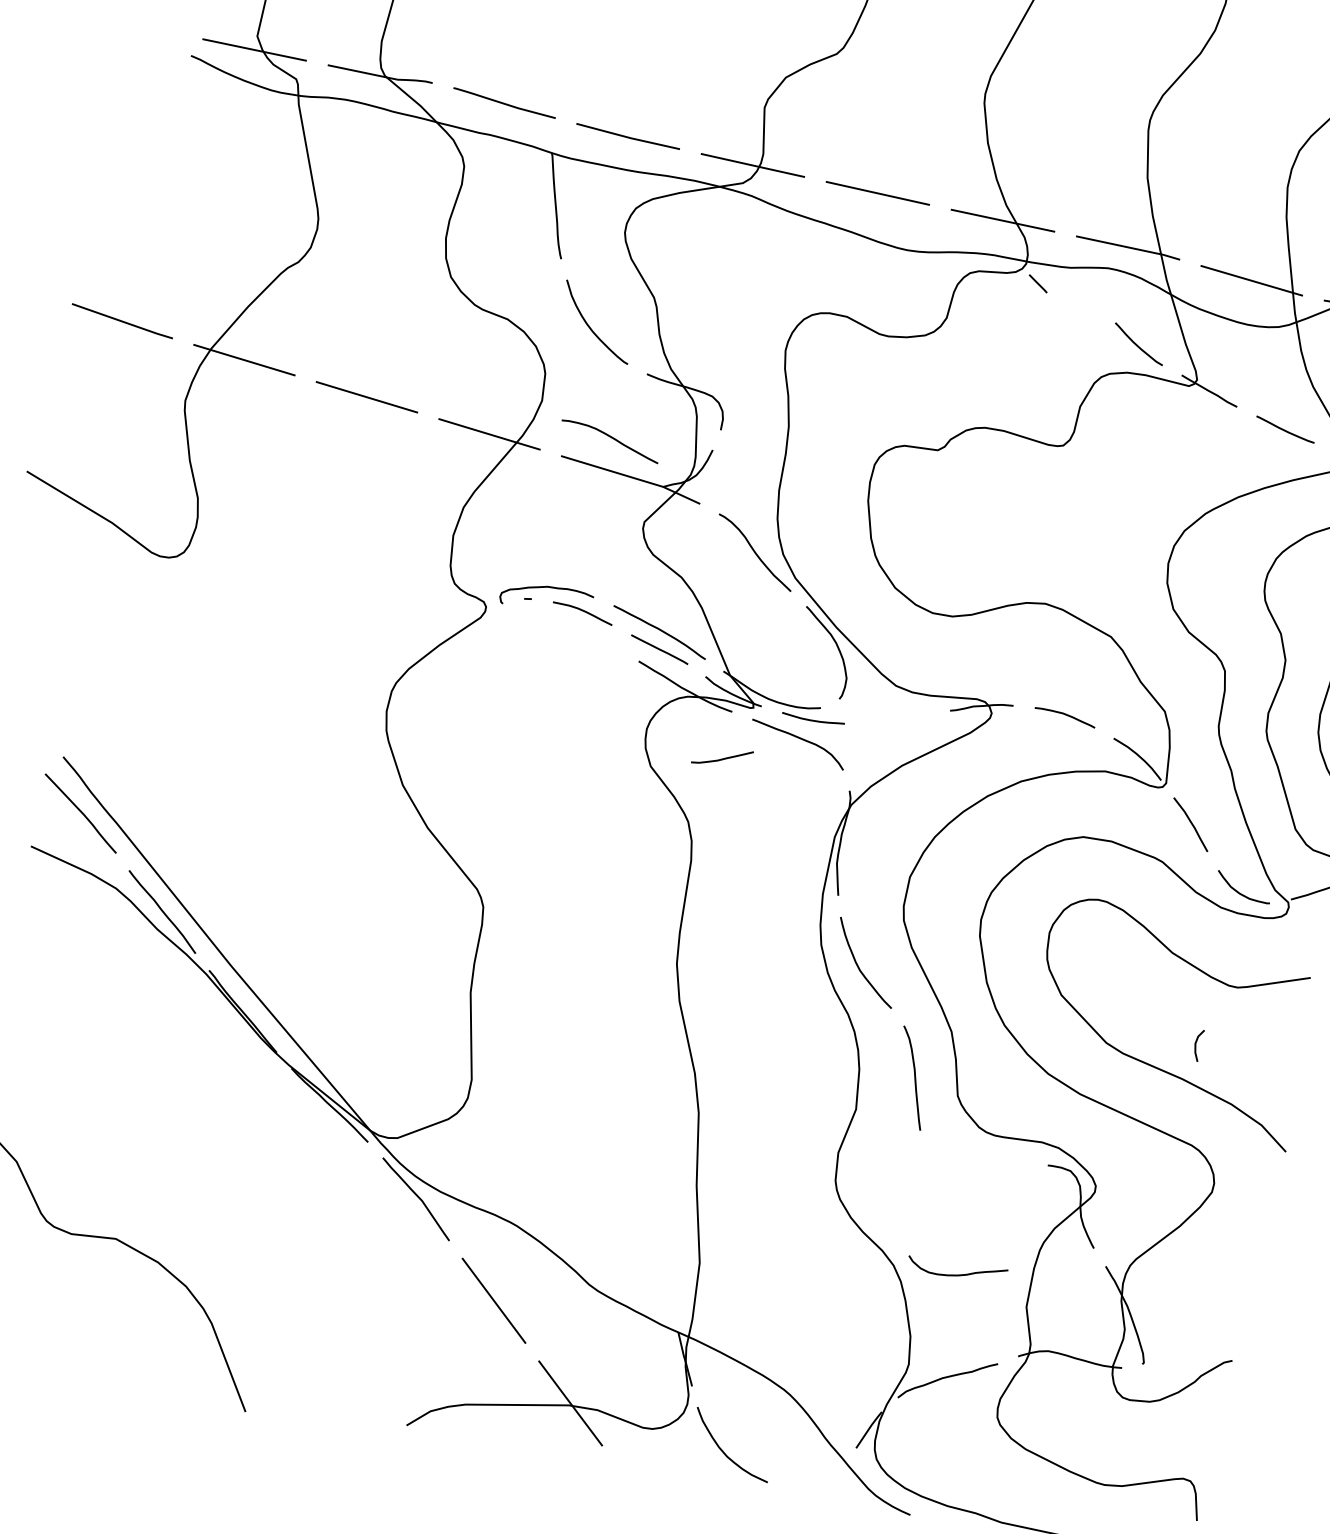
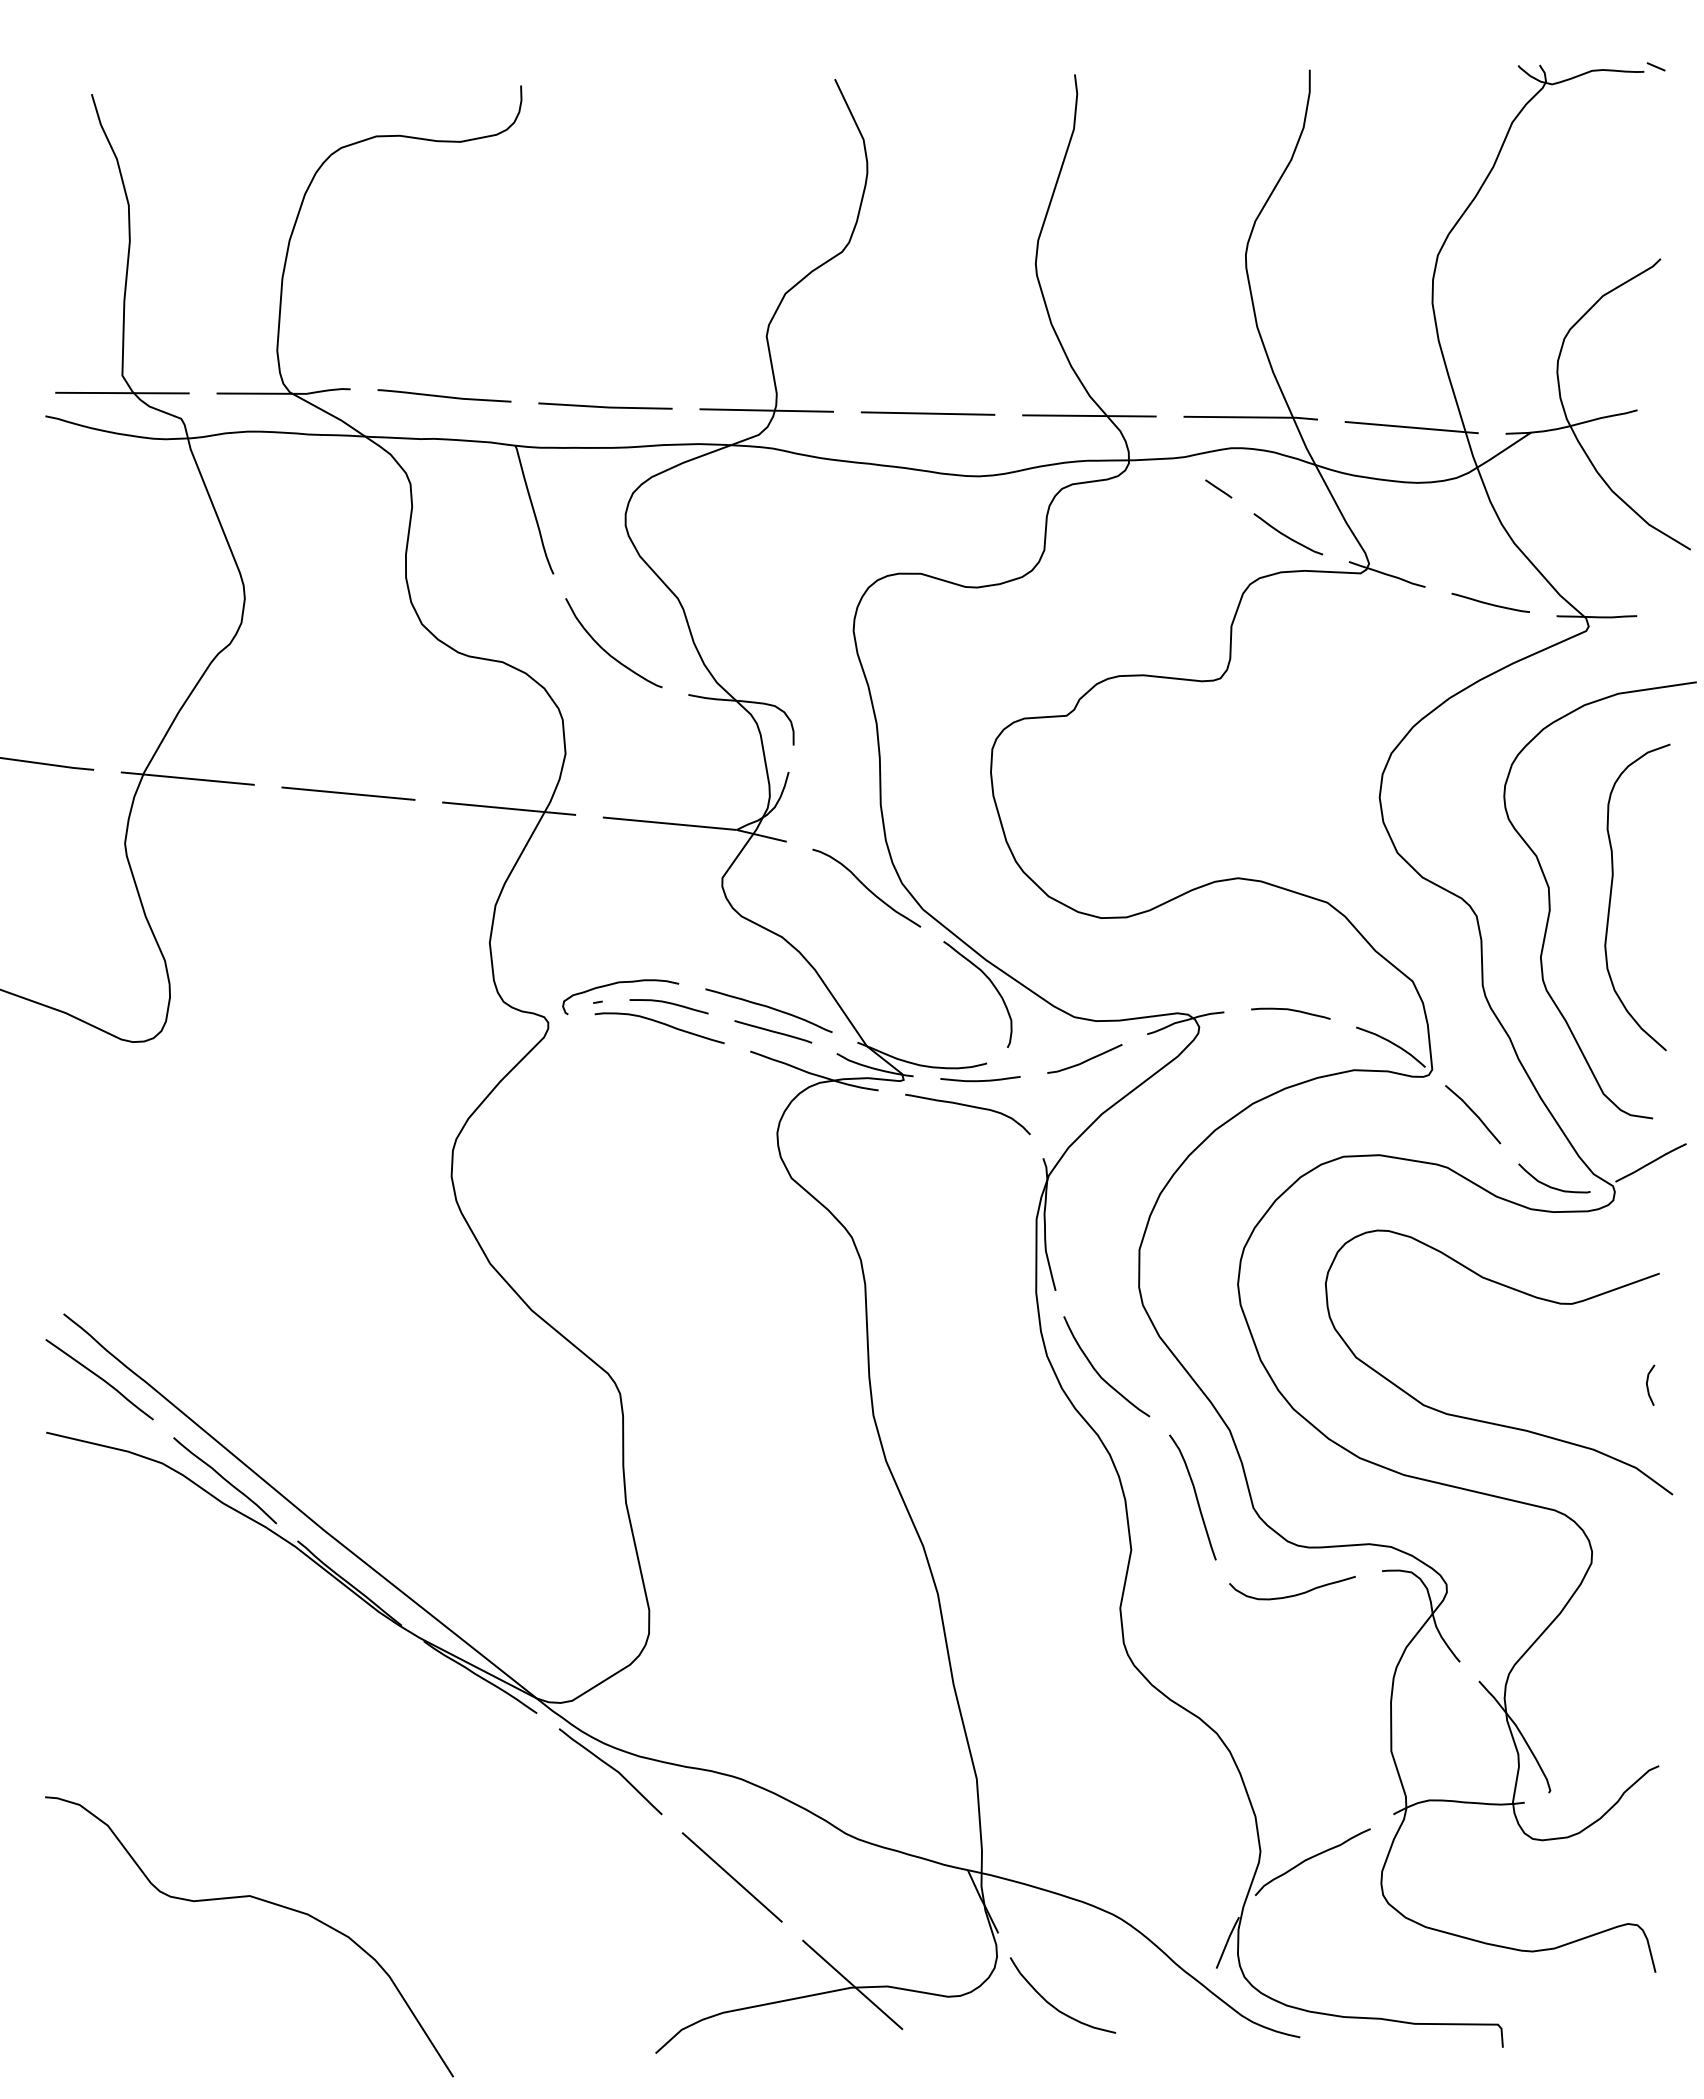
line: (1038, 283) -> (1218, 488), moved
curve: (610, 437) -> (659, 1023), moved
curve: (721, 758) -> (1084, 1060), moved
line: (1196, 1045) -> (1648, 1385), moved
curve: (957, 1274) -> (1294, 1594), moved

